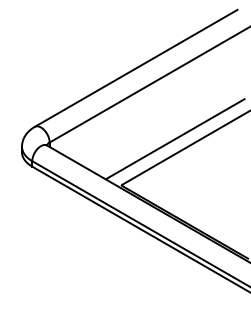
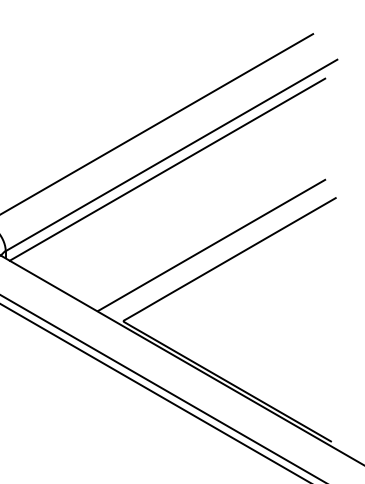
line: (148, 92) -> (167, 169), added

